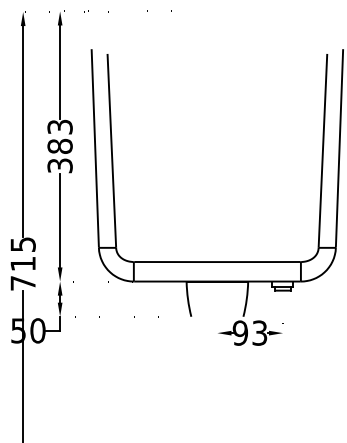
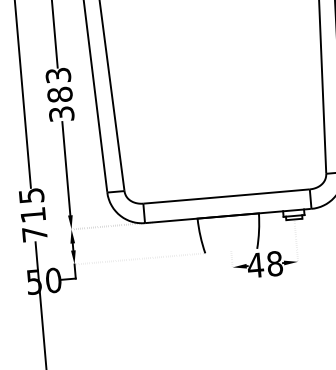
text: (249, 332) -> (264, 264), 93 -> 48

